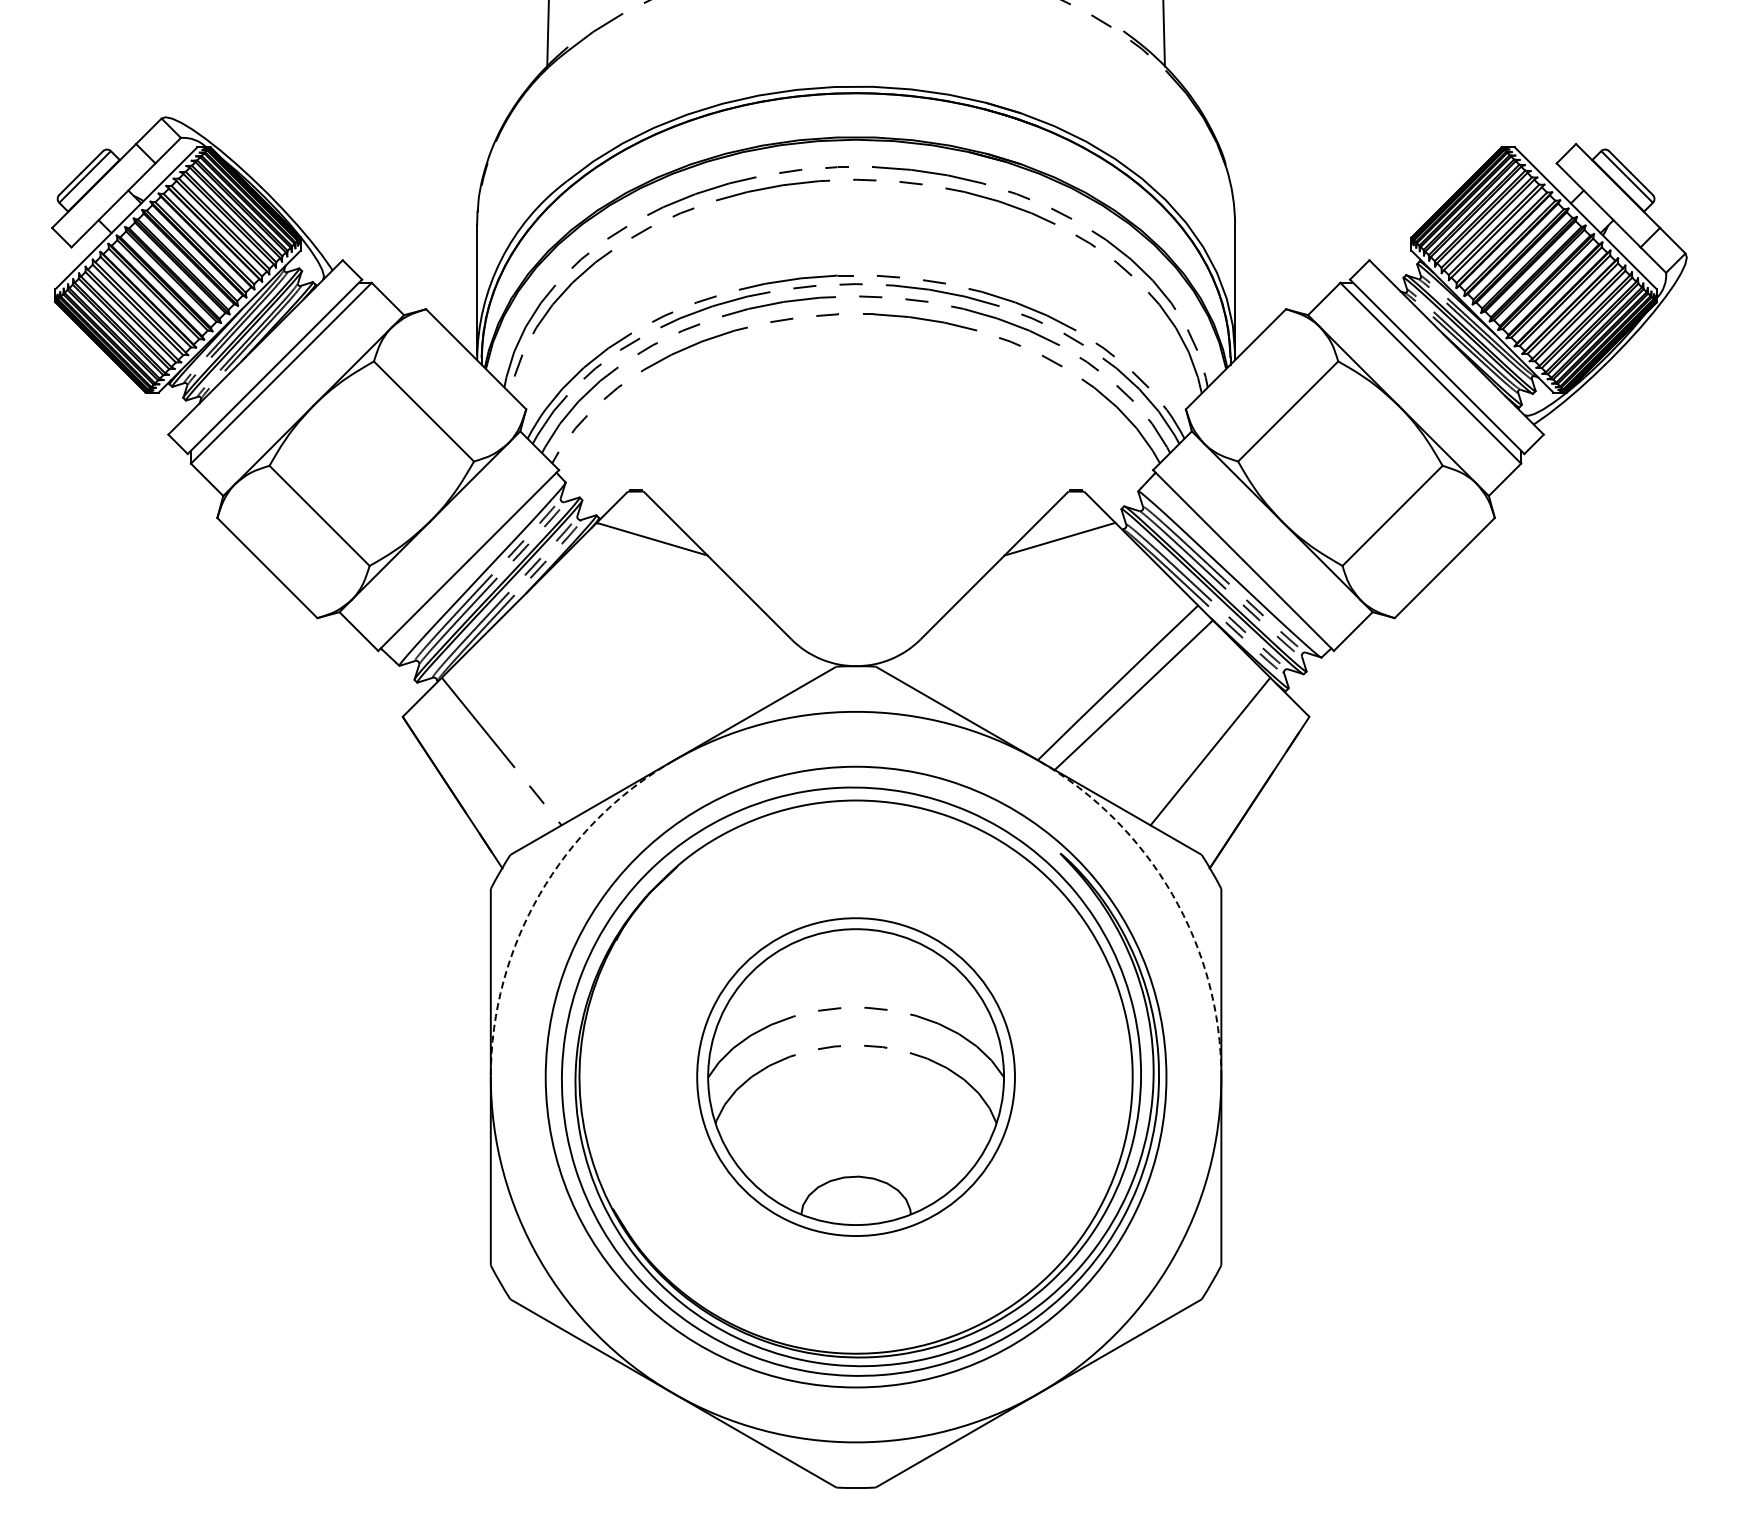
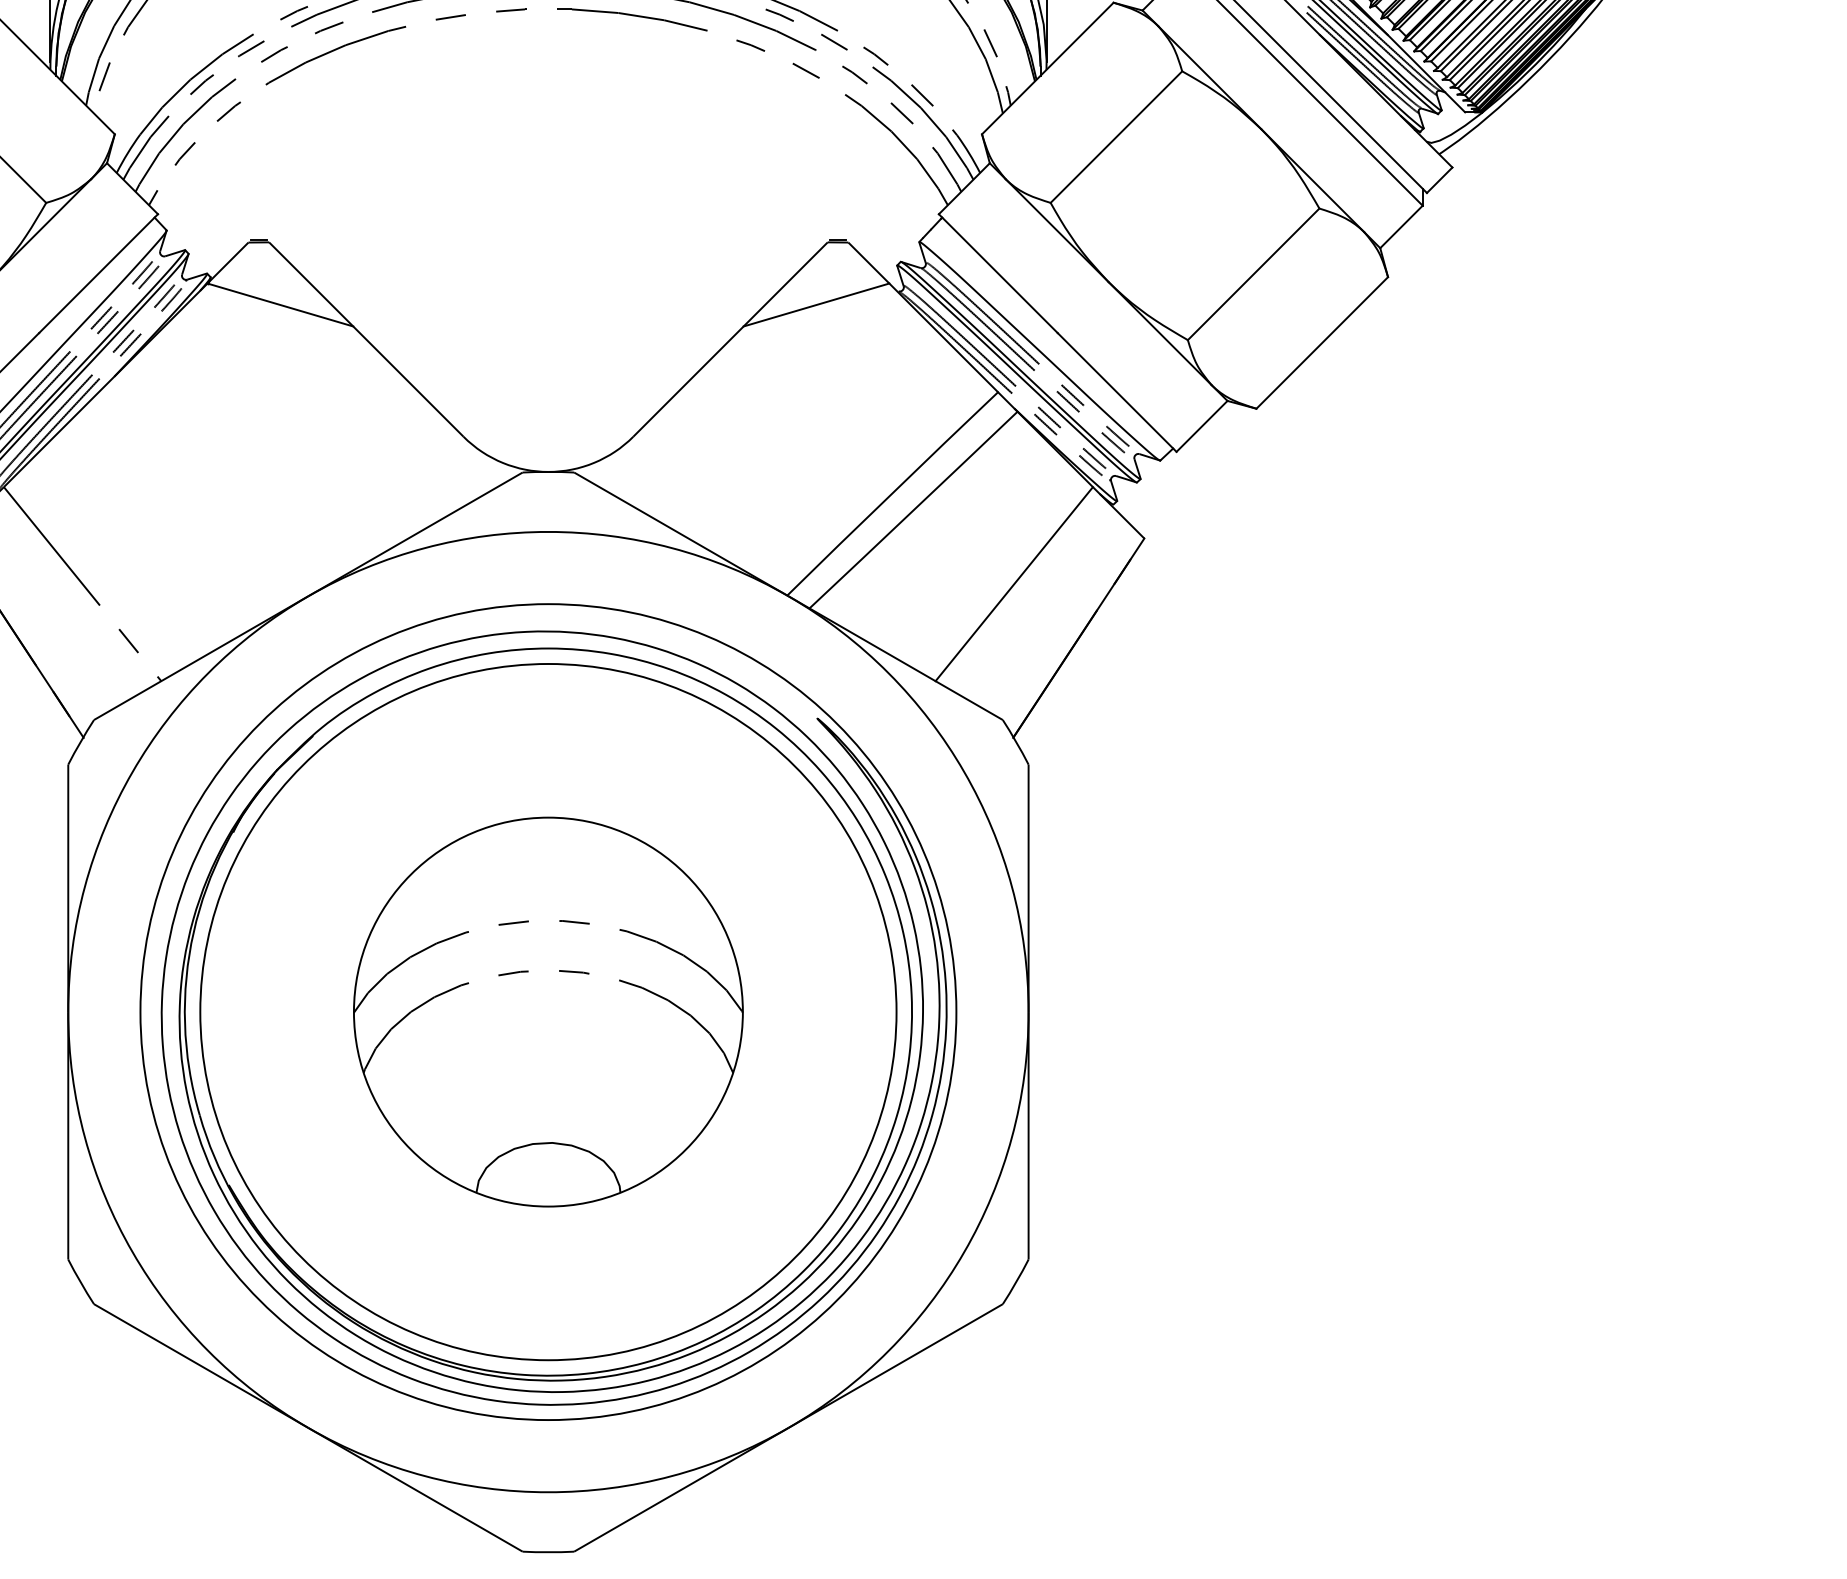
arc: (539, 894) -> (132, 772), dashed -> solid
arc: (1172, 894) -> (964, 772), dashed -> solid
circle: (855, 1076) -> (547, 1011), size x1.67

